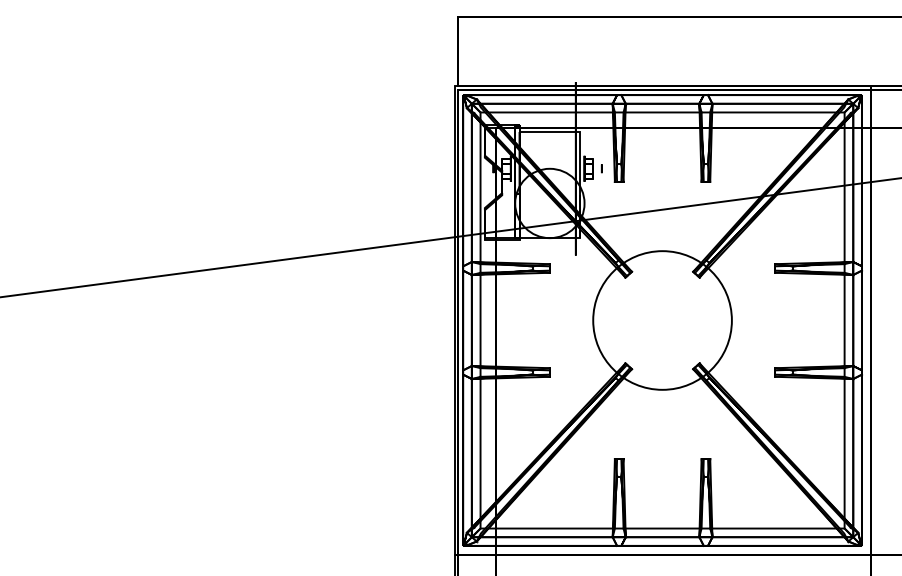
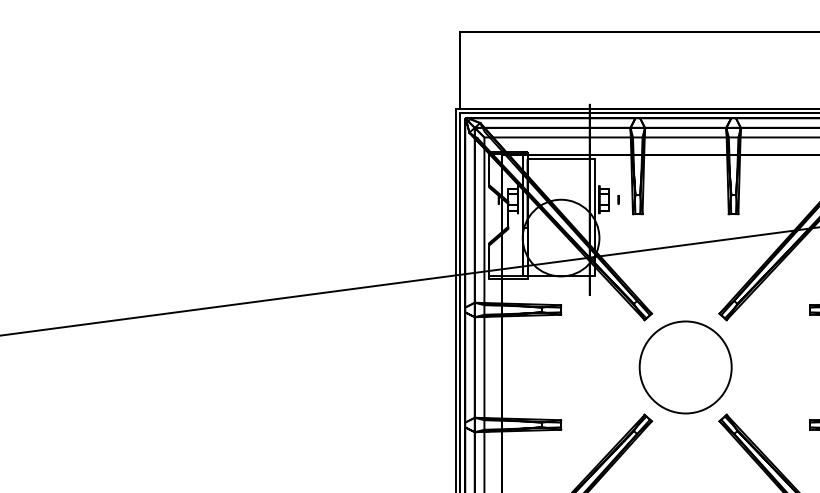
circle: (662, 320) -> (685, 367), size x0.6

